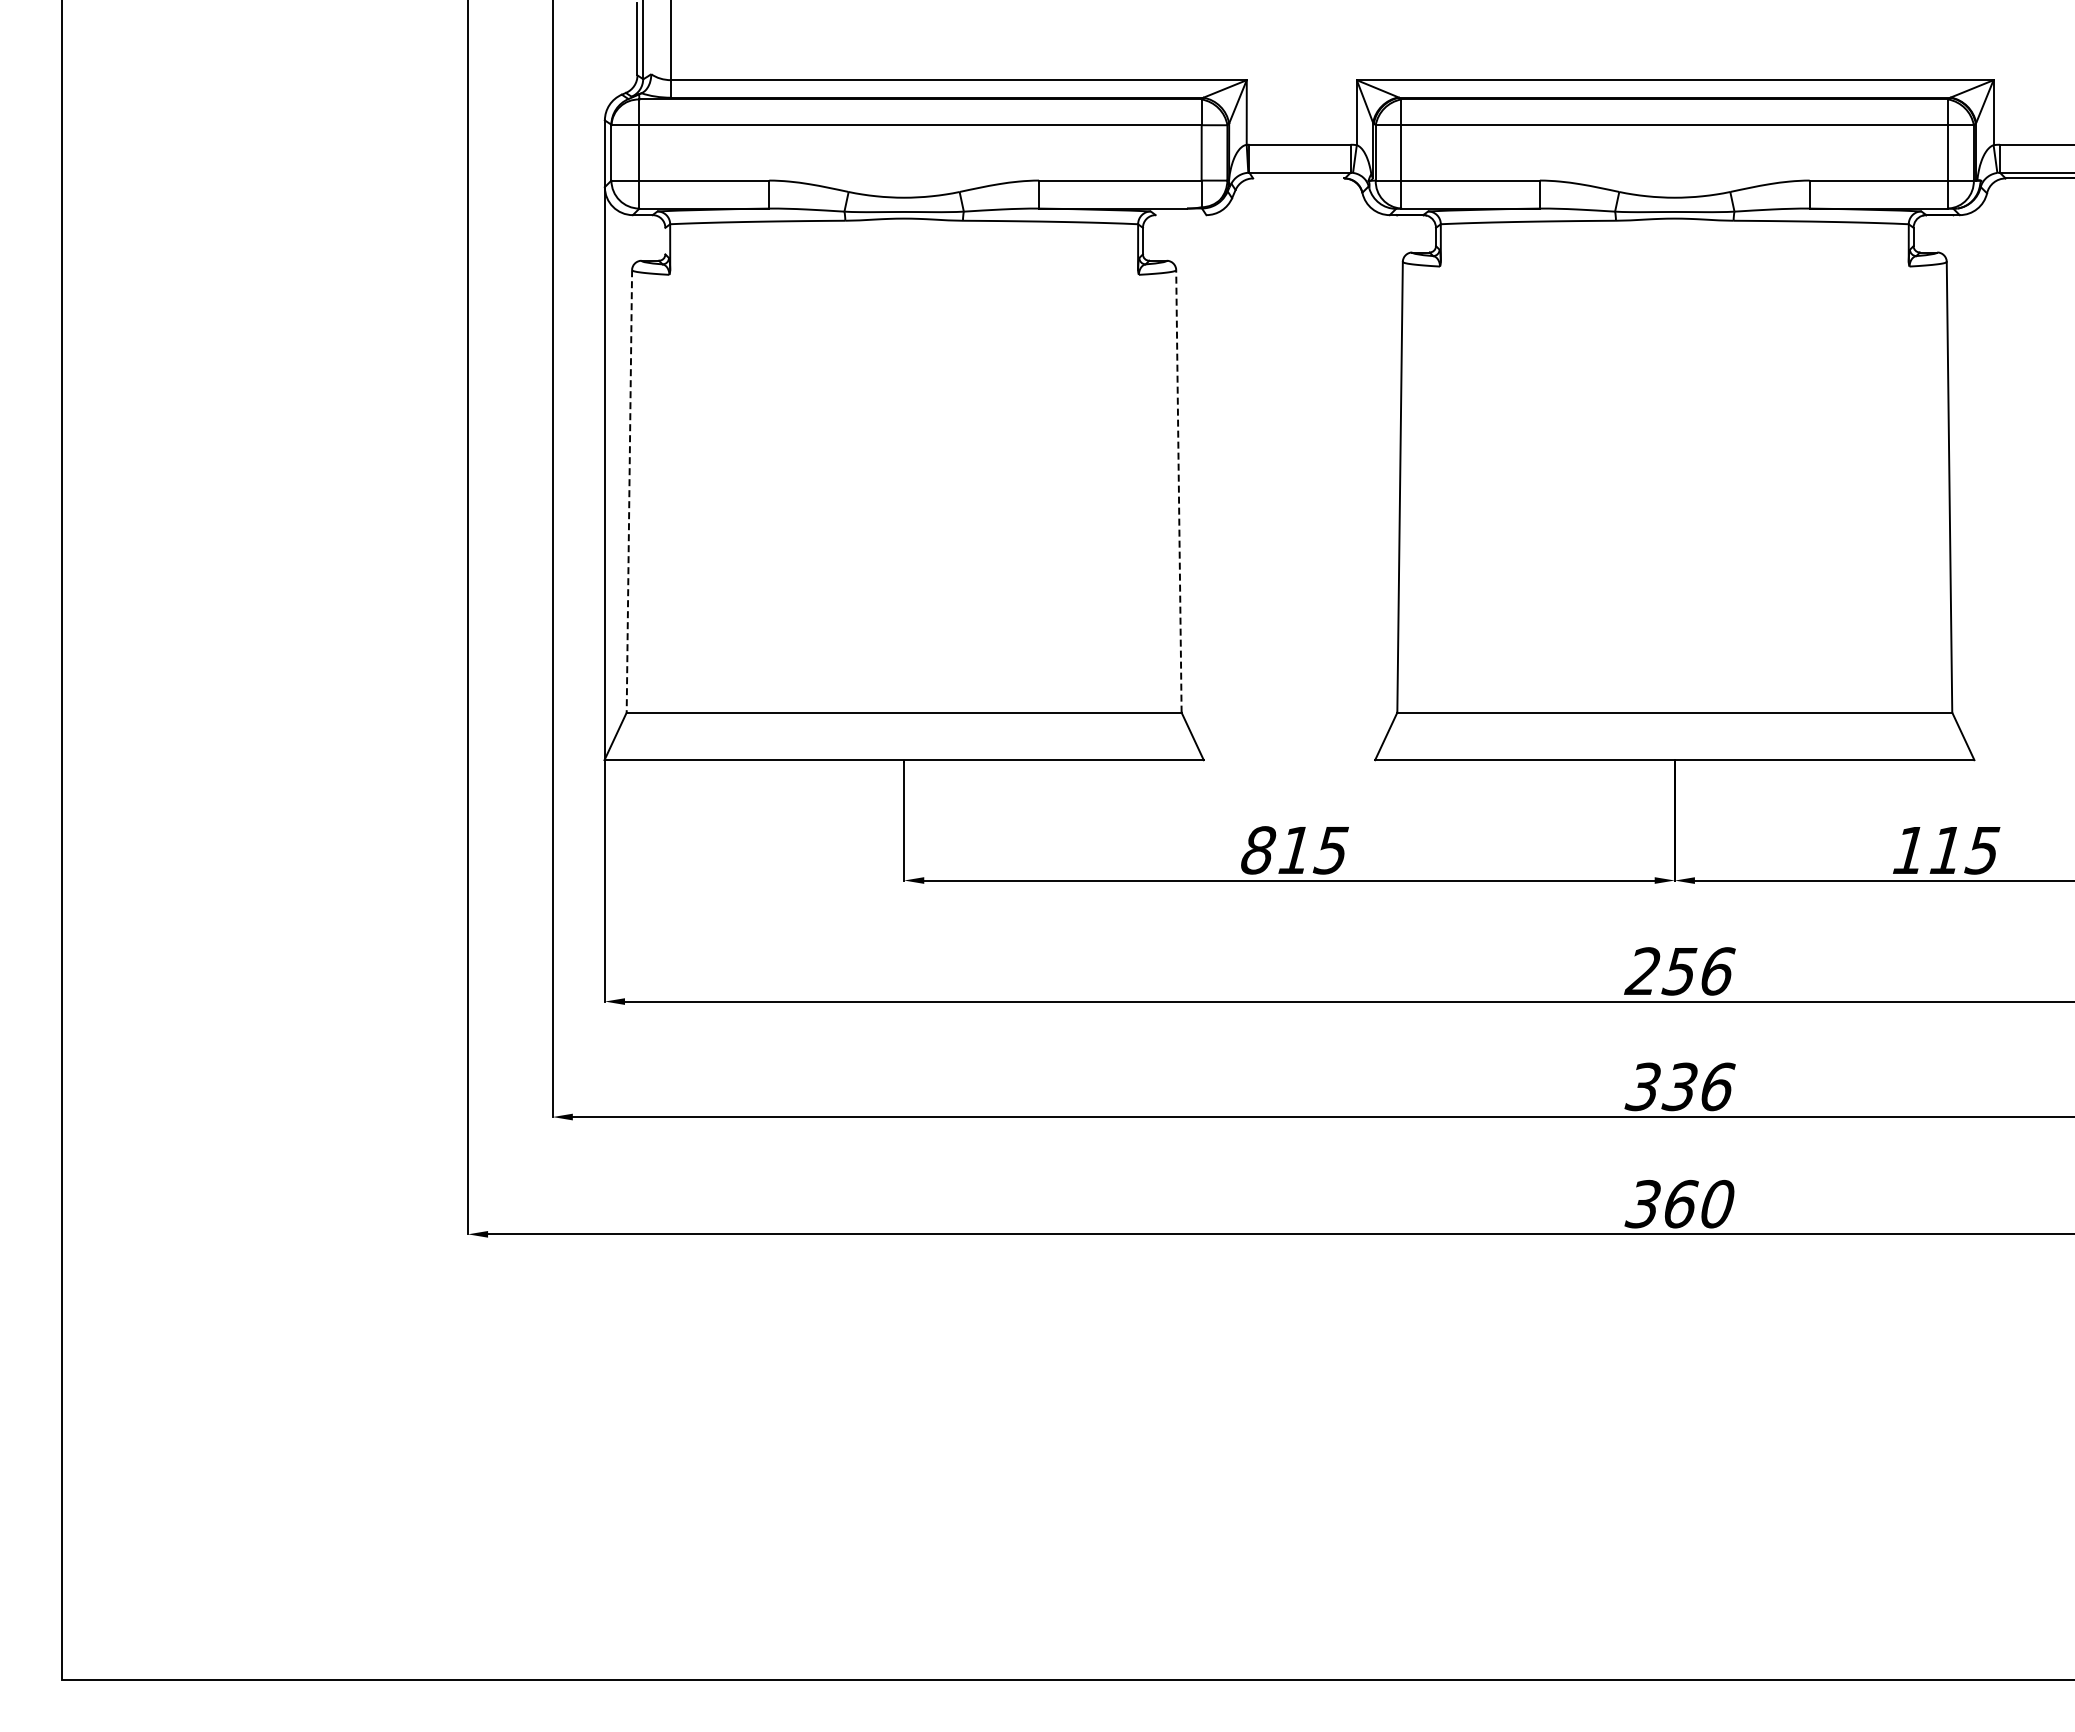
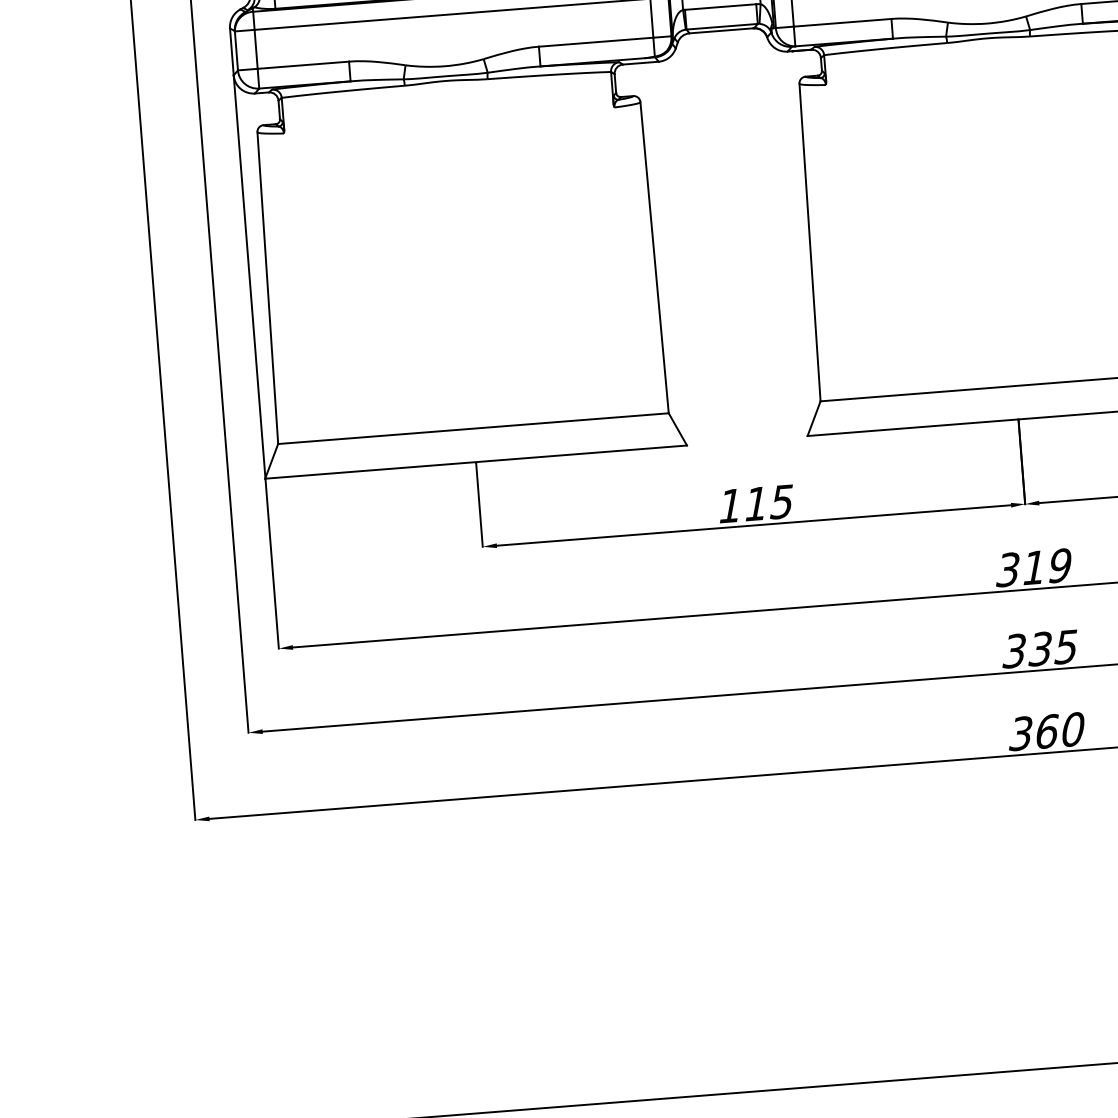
line: (1298, 178) -> (721, 30), added
line: (1180, 215) -> (640, 63), added
line: (665, 240) -> (279, 109), added
line: (1178, 490) -> (654, 257), dashed -> solid
line: (629, 491) -> (267, 288), dashed -> solid
text: (1258, 850) -> (730, 506), 815 -> 115
text: (1679, 971) -> (1033, 567), 256 -> 319
text: (1716, 1086) -> (1065, 646), 336 -> 335

